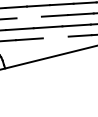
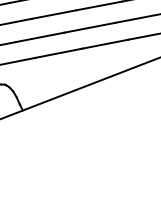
line: (28, 17) -> (52, 14), added
line: (55, 37) -> (105, 44), added

